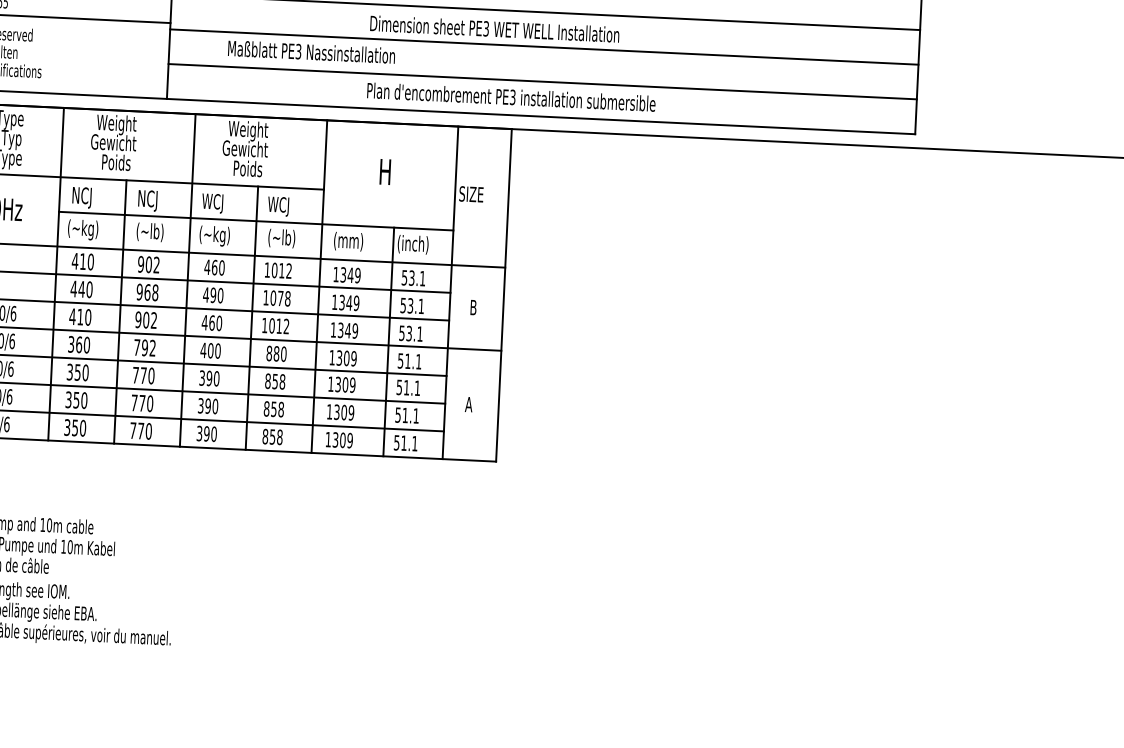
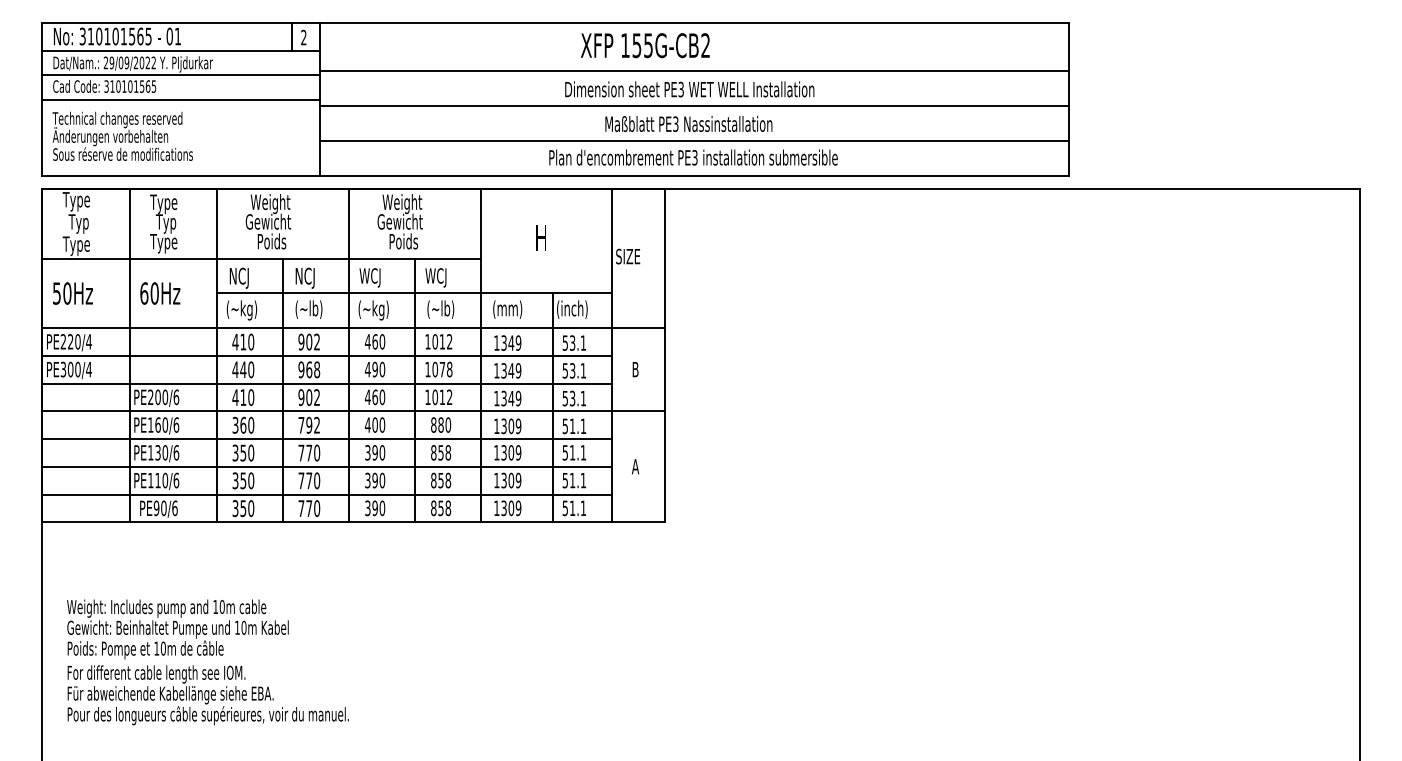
text: (494, 29) -> (689, 89), moved
text: (311, 51) -> (688, 123), moved
text: (511, 97) -> (693, 157), moved

